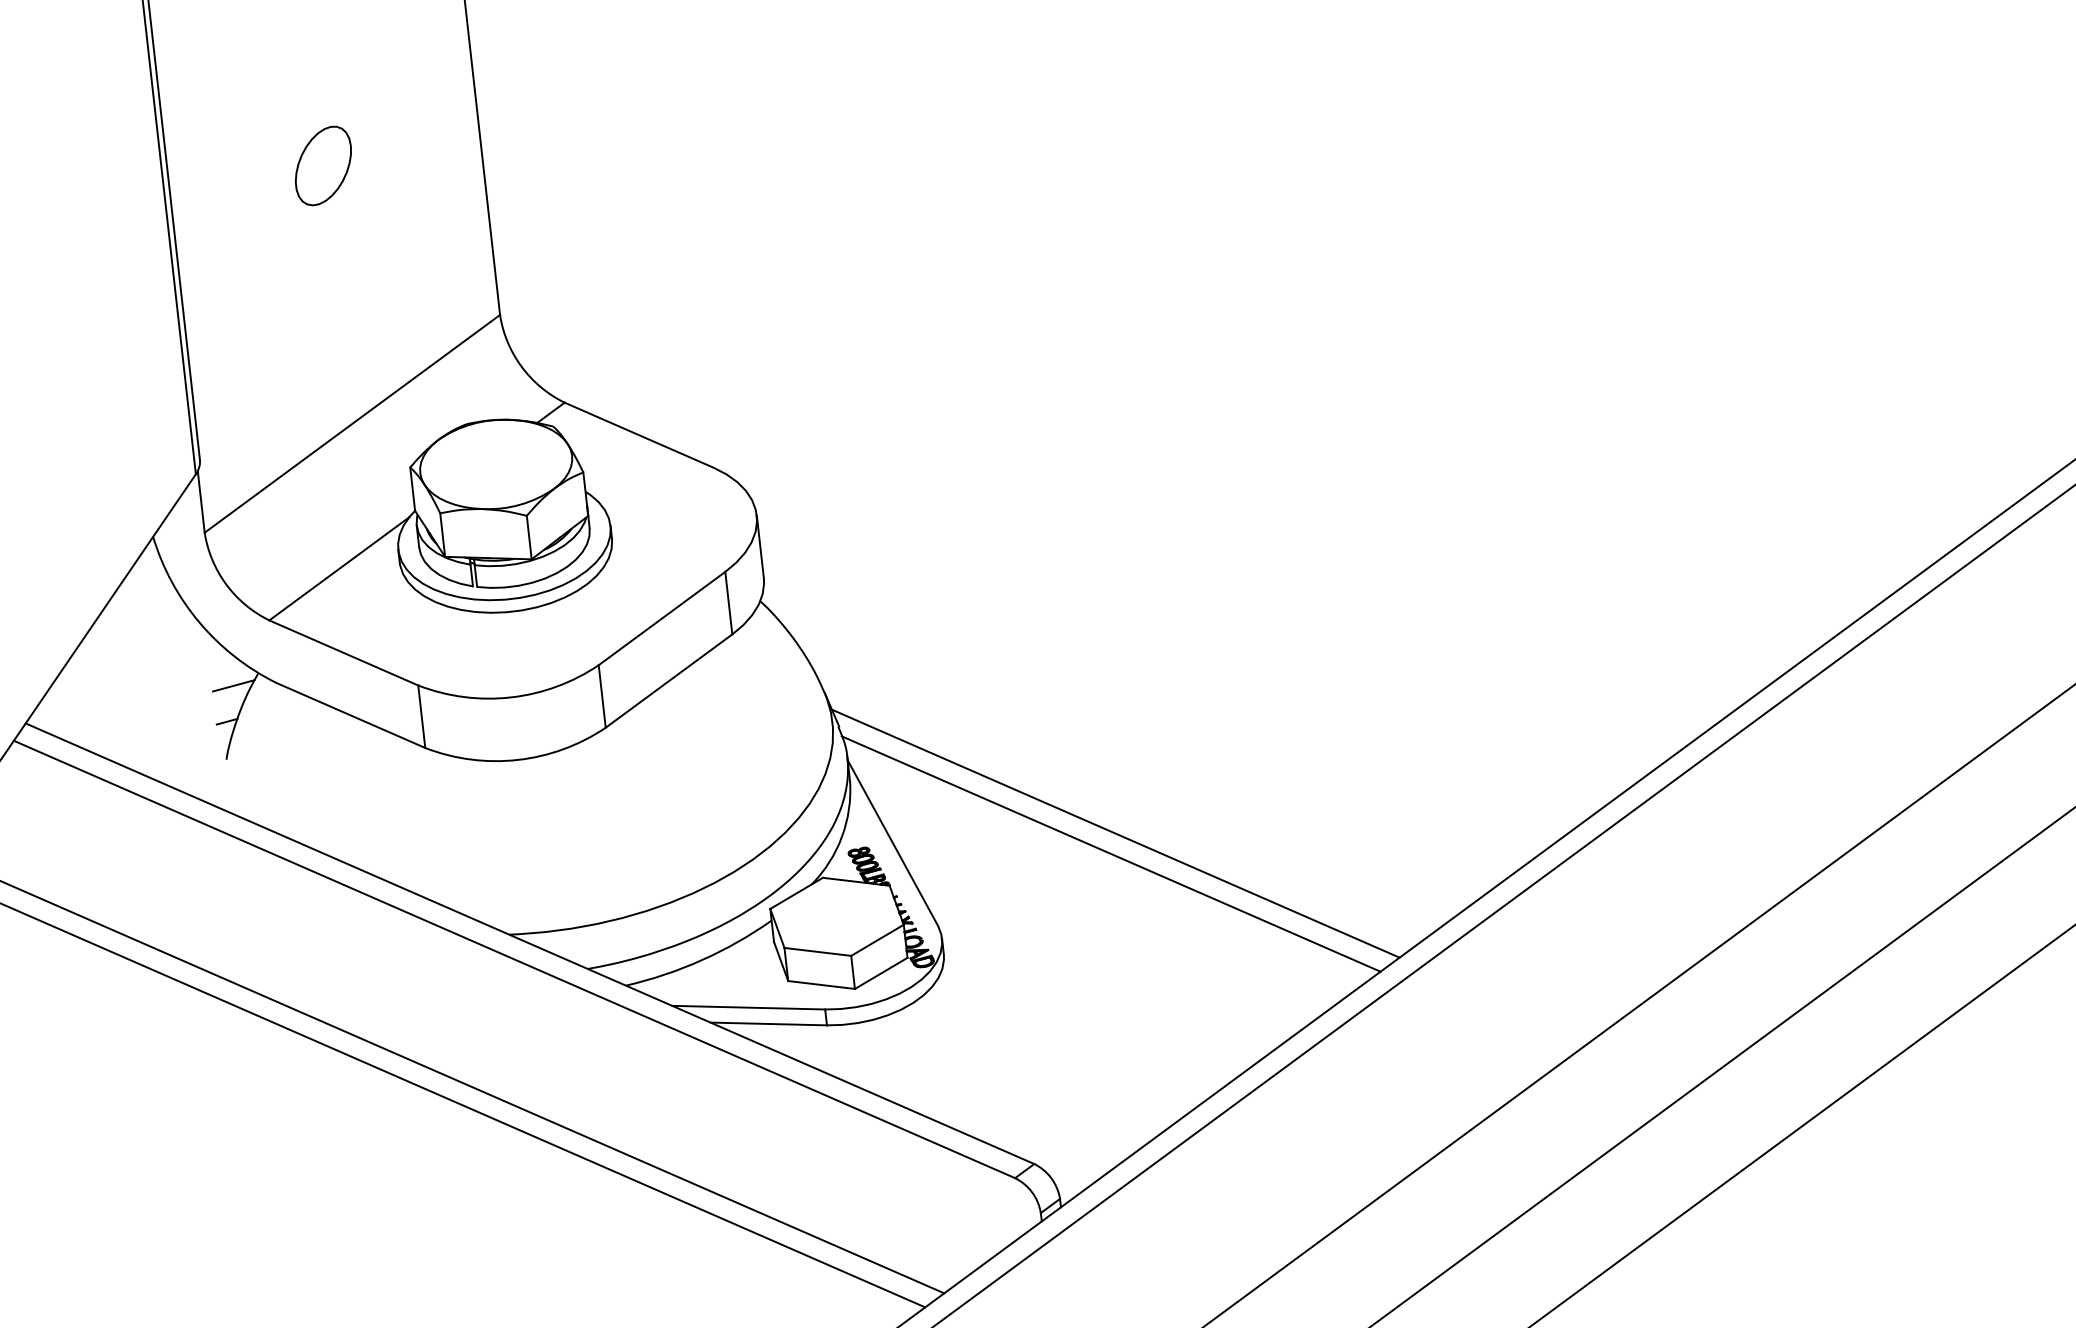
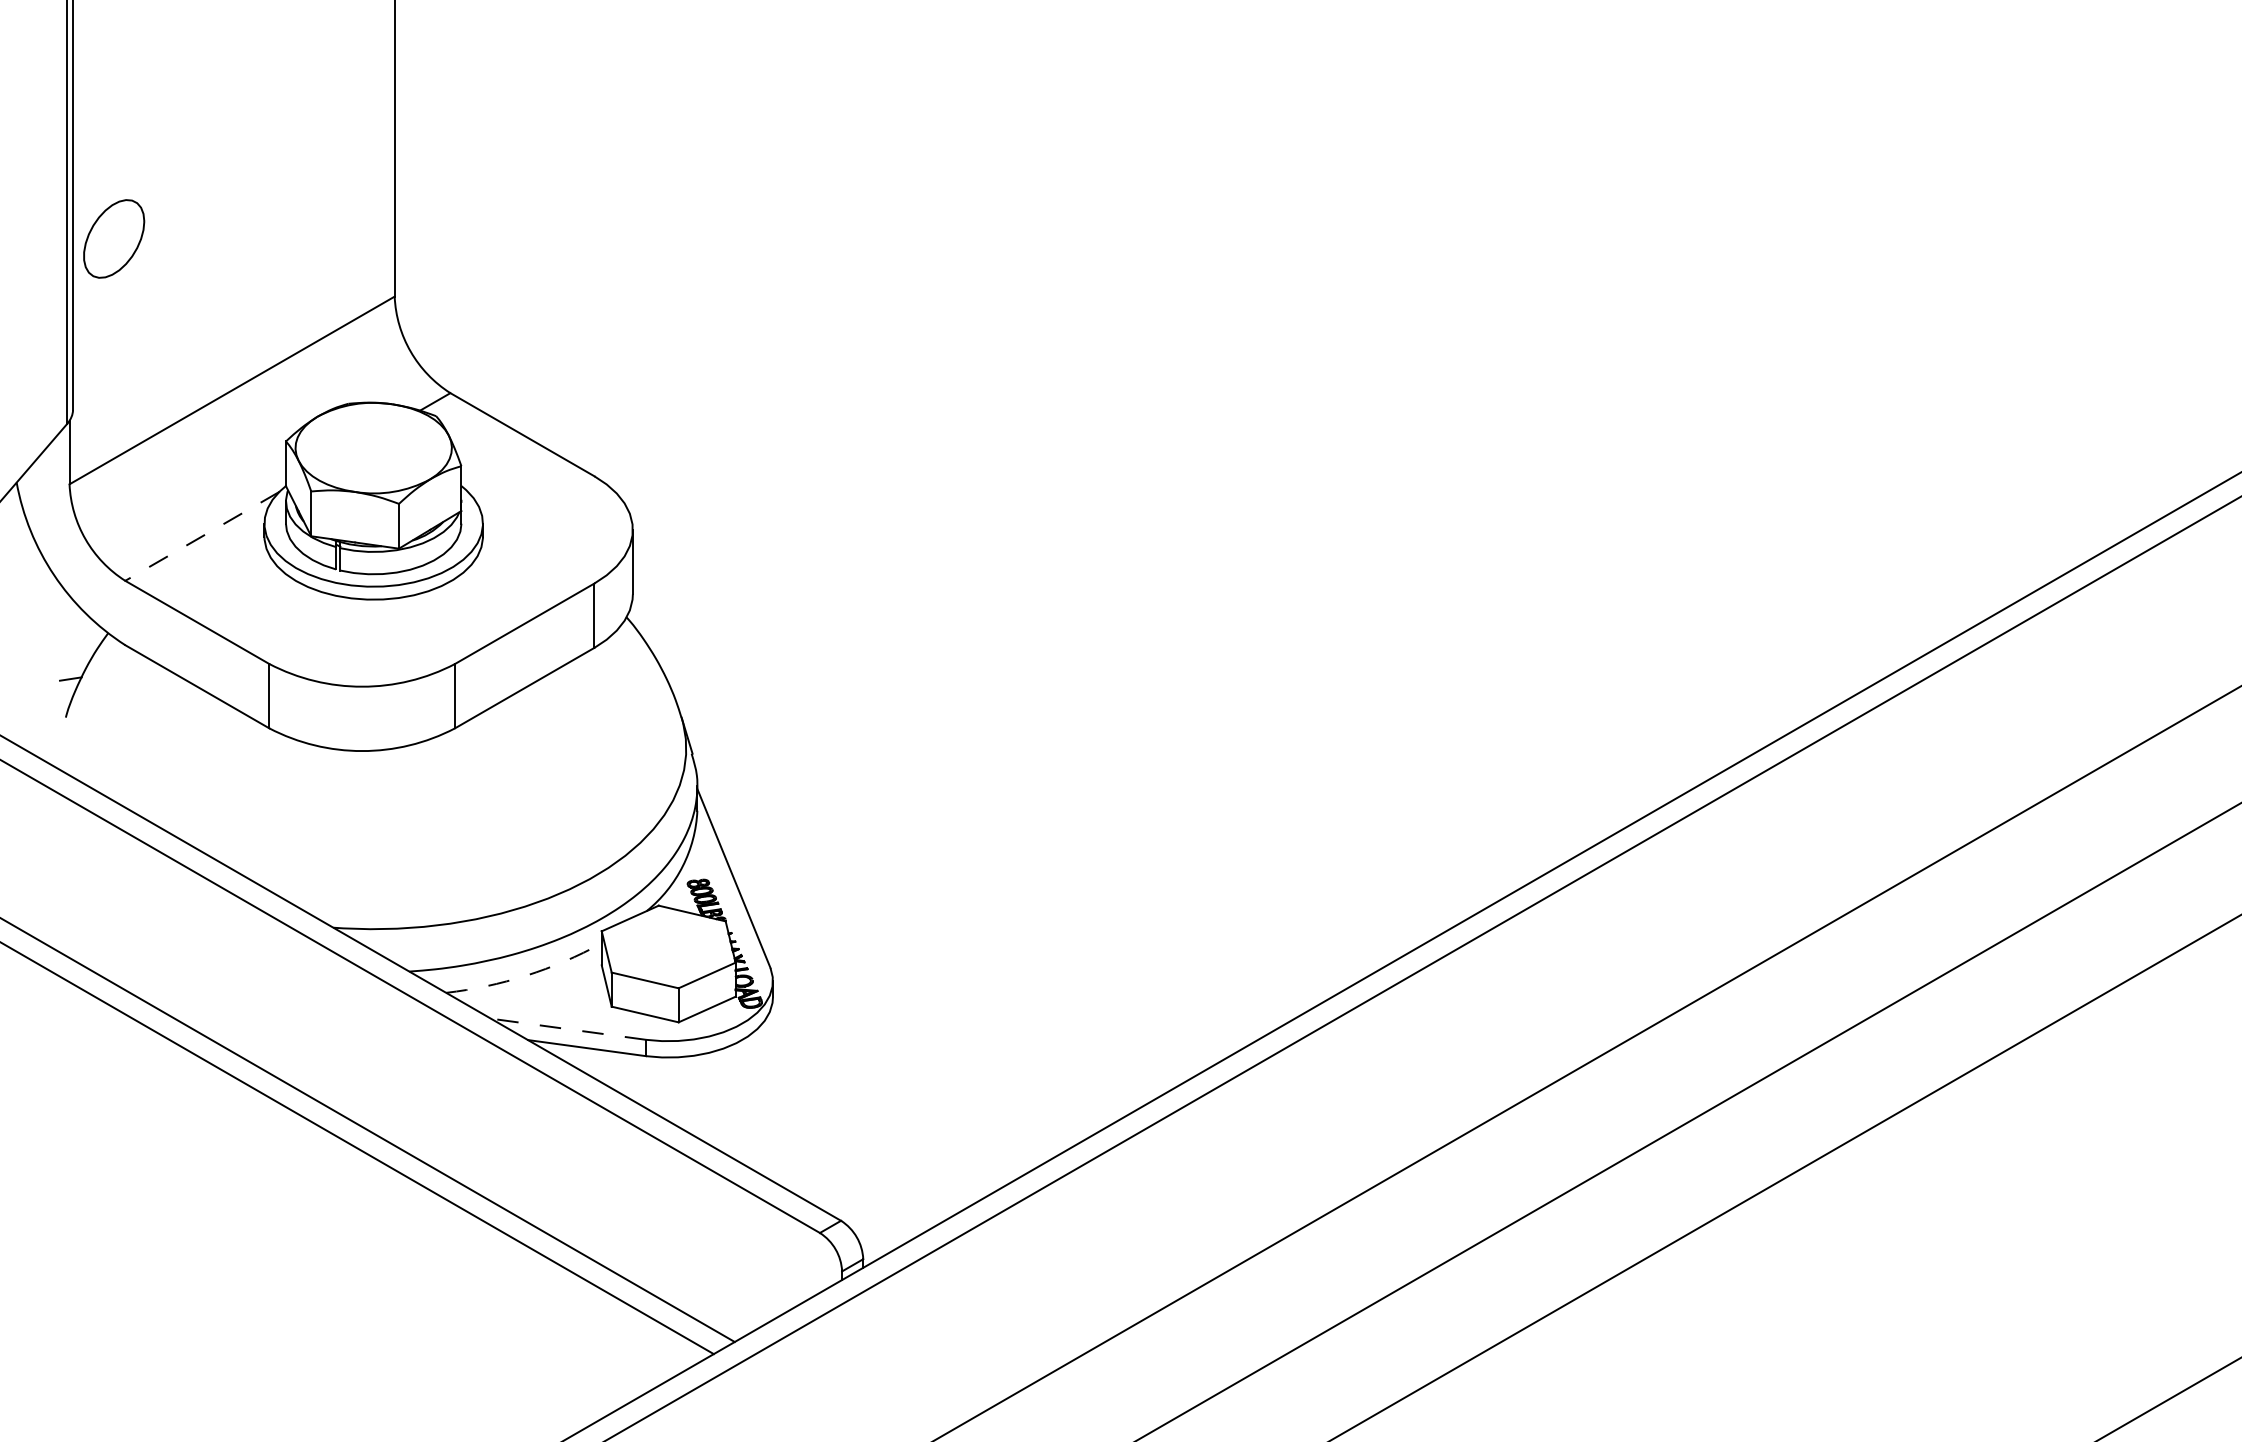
part: (323, 165) -> (114, 238), moved
line: (339, 568) -> (202, 536), solid -> dashed
line: (233, 685) -> (81, 642), removed
line: (1115, 832) -> (961, 893), removed
line: (1111, 853) -> (954, 913), removed
arc: (702, 960) -> (526, 975), solid -> dashed
line: (748, 1007) -> (568, 1029), solid -> dashed

